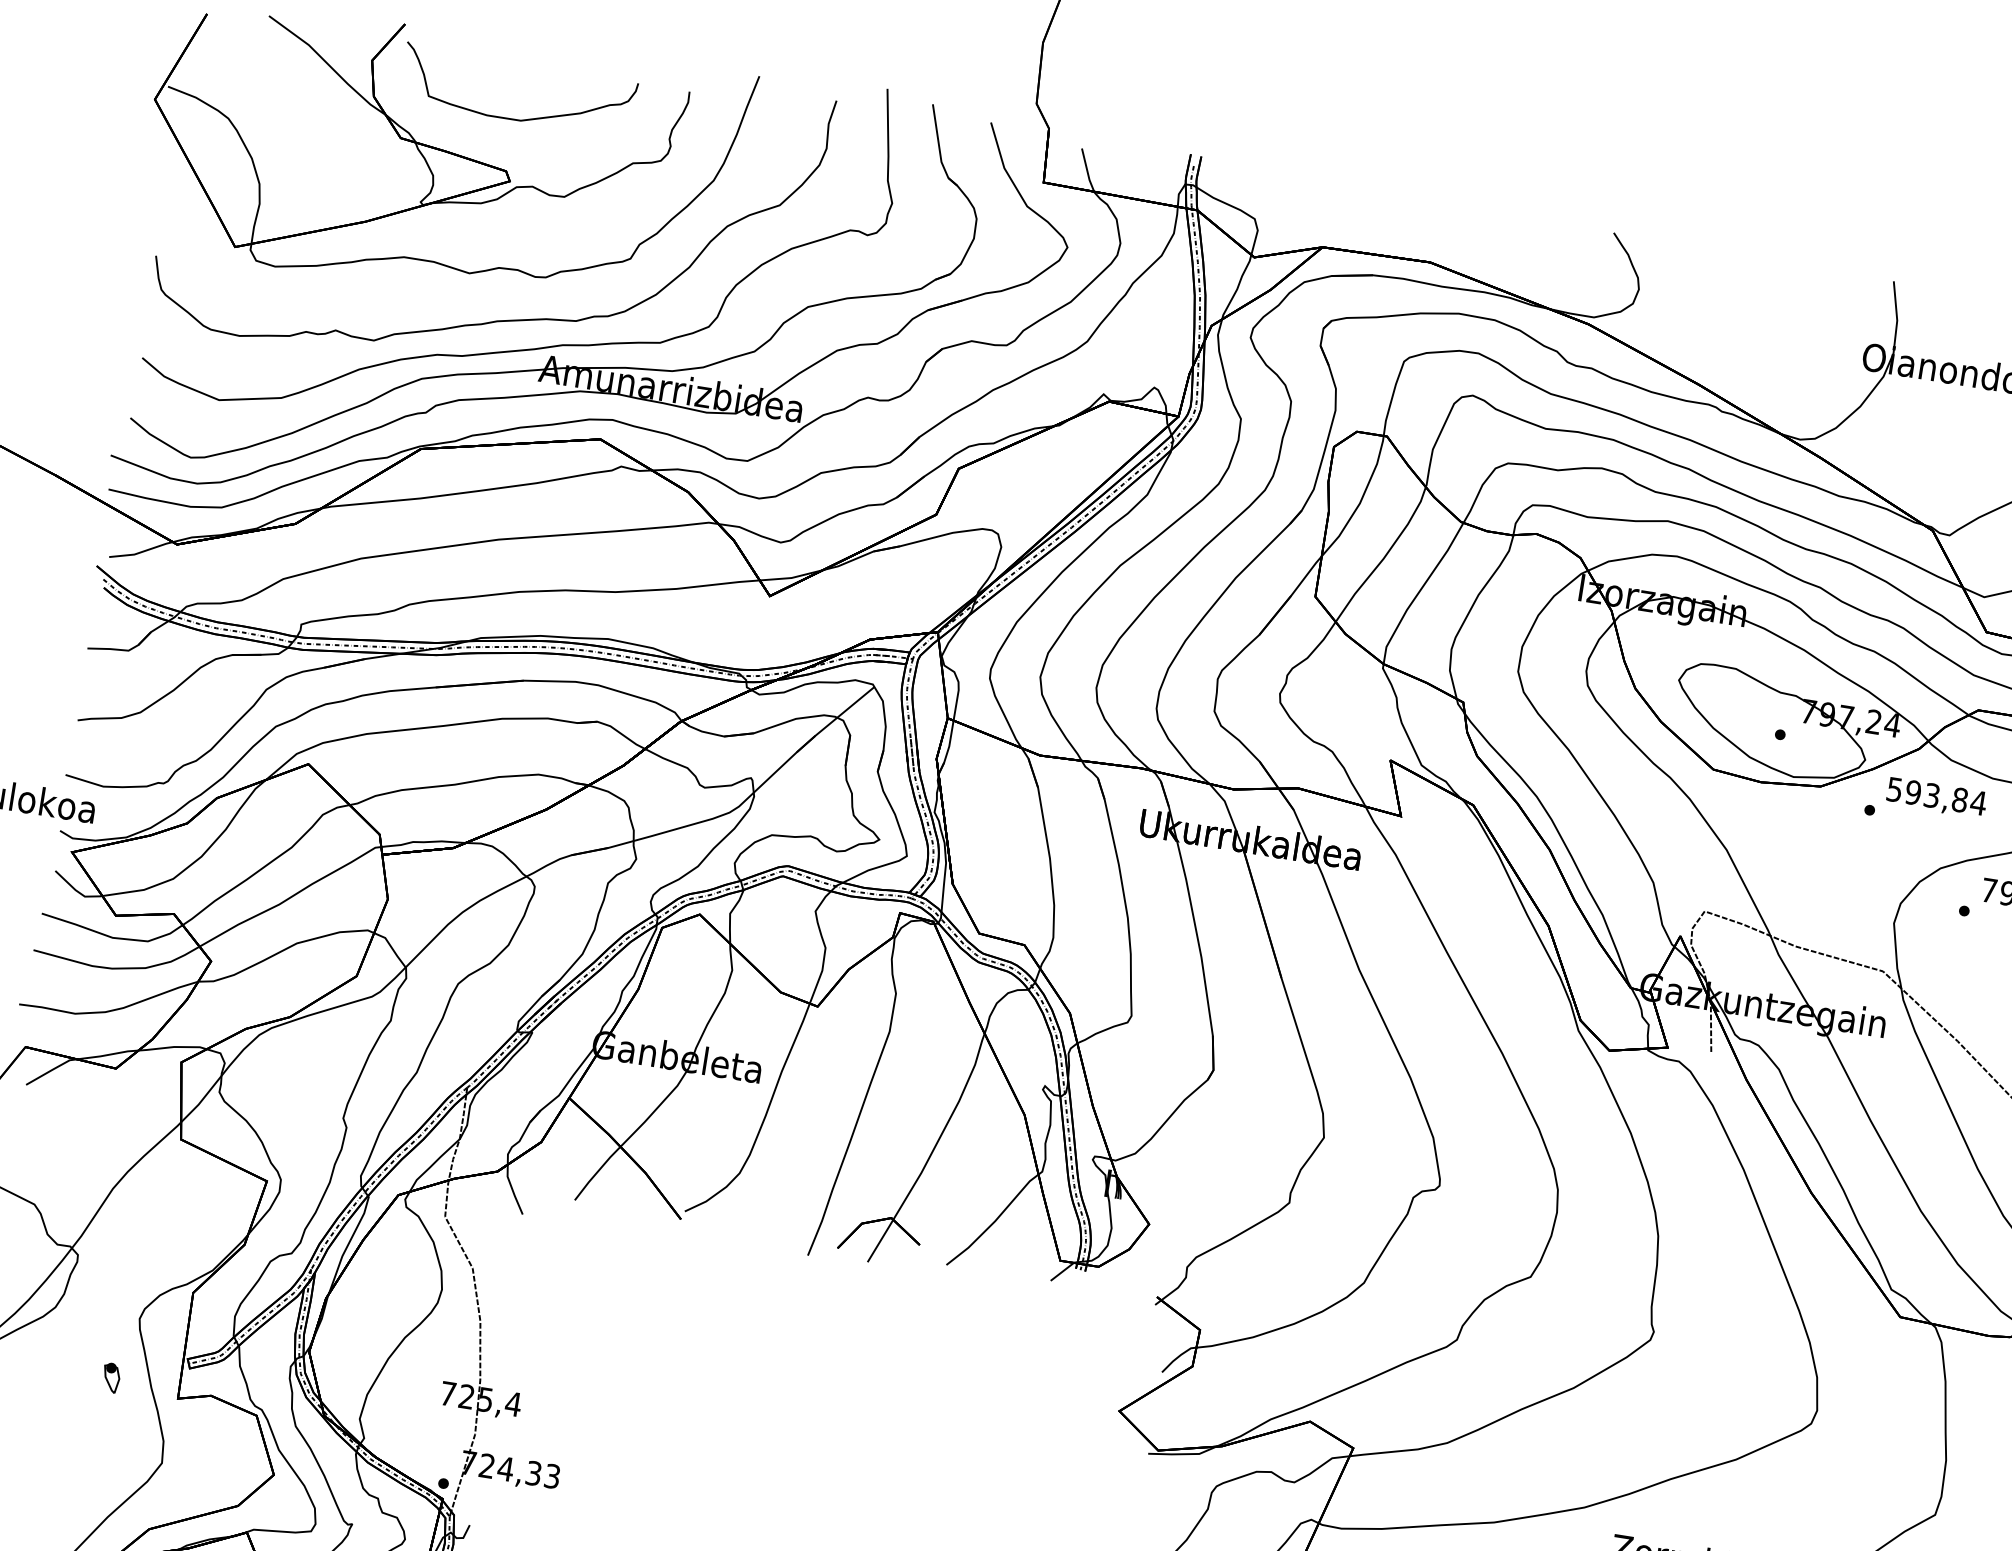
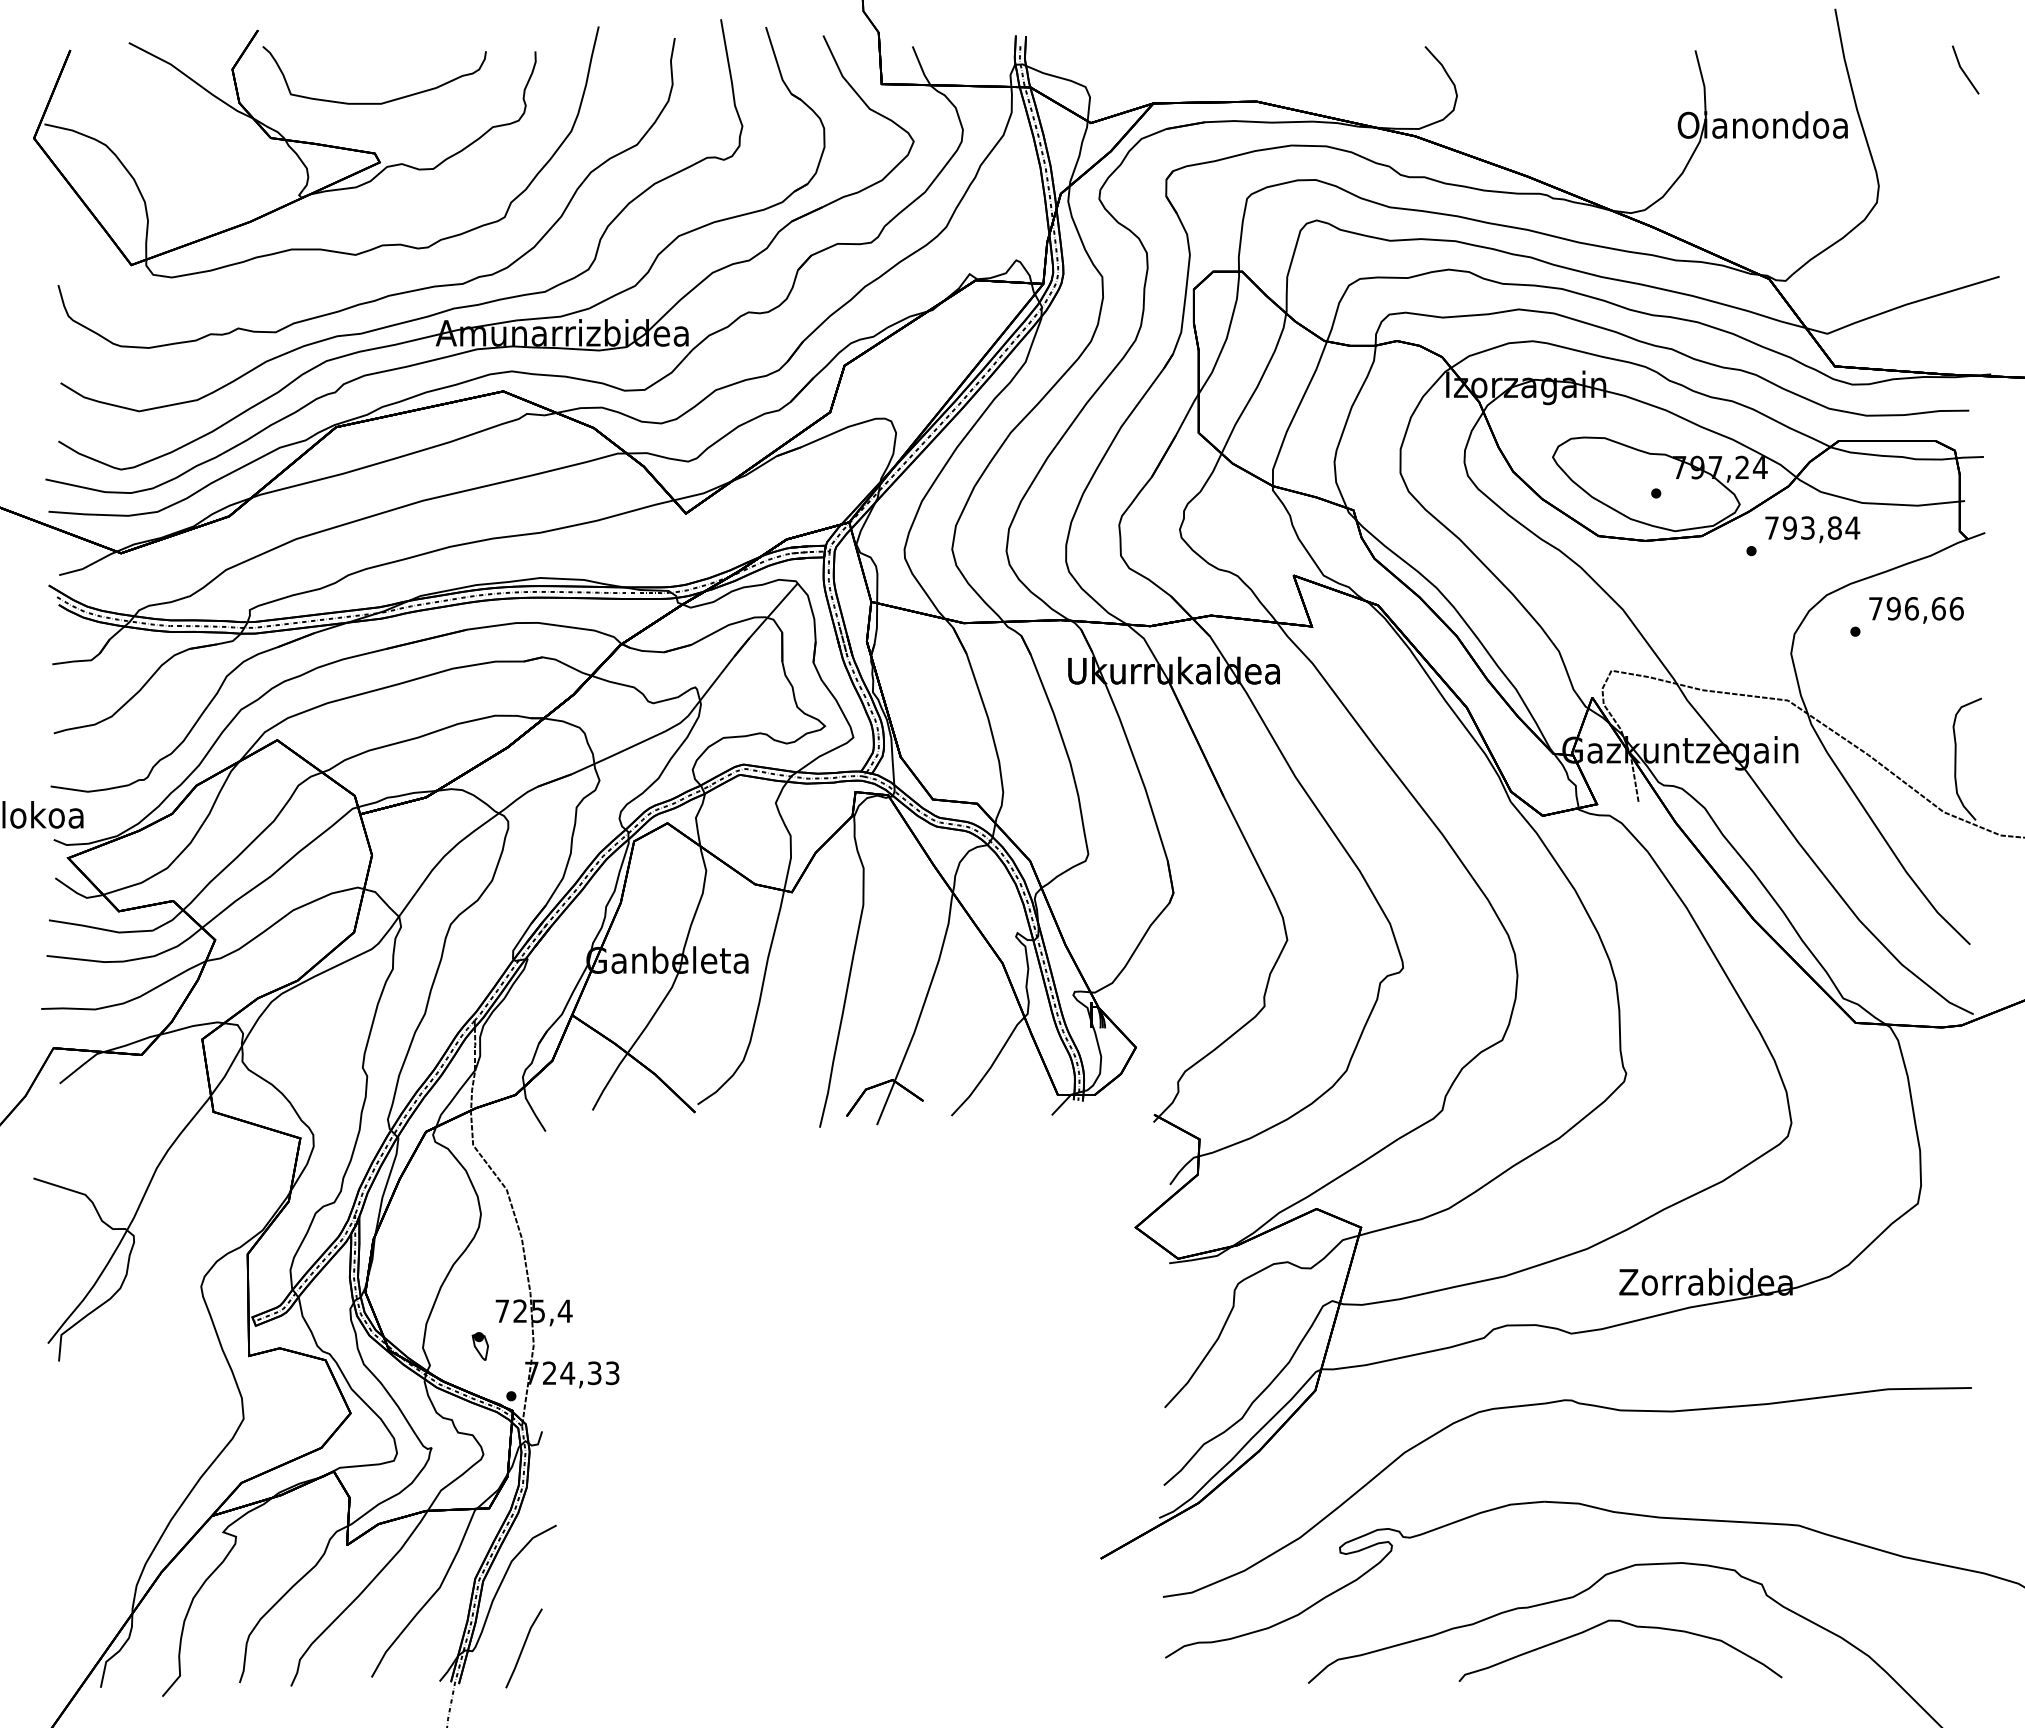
text: (1894, 789) -> (1771, 527), 593,84 -> 793,84
part: (110, 1377) -> (479, 1346), moved

